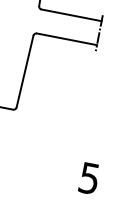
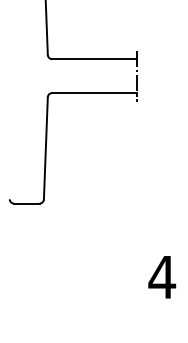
text: (89, 178) -> (162, 277), 5 -> 4

